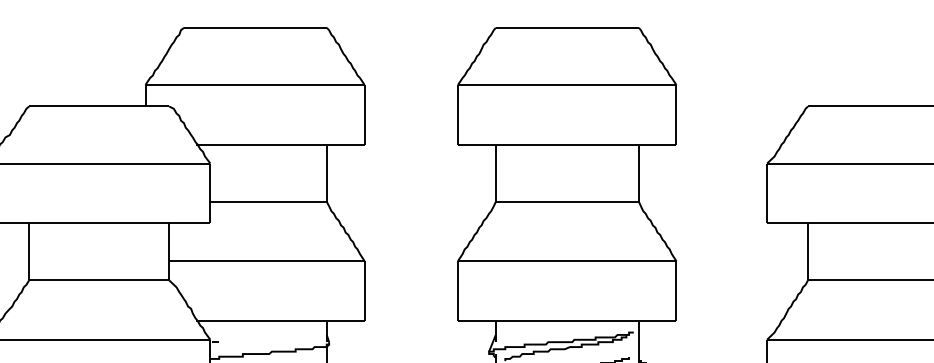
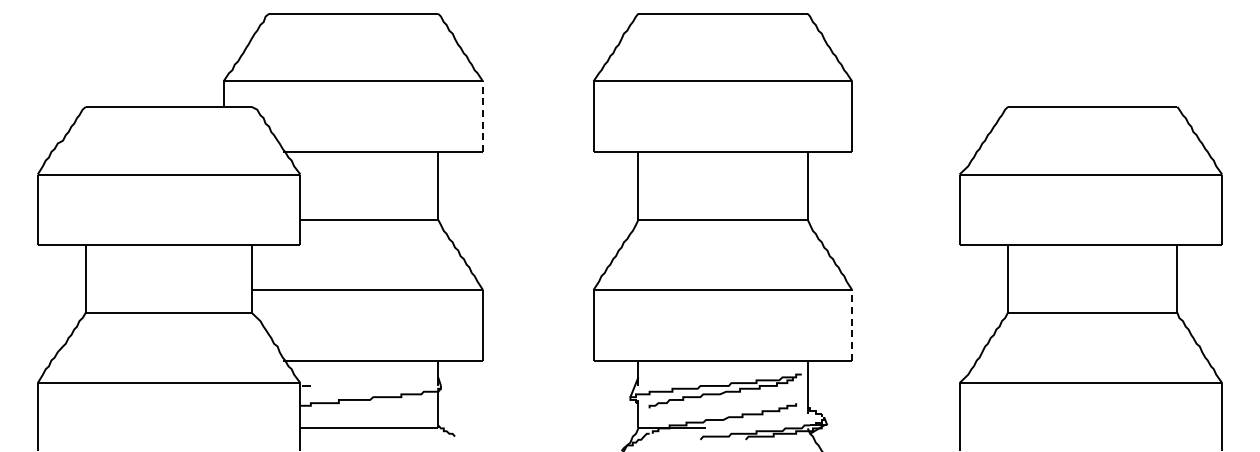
line: (365, 114) -> (483, 116), solid -> dashed
line: (676, 290) -> (852, 324), solid -> dashed

